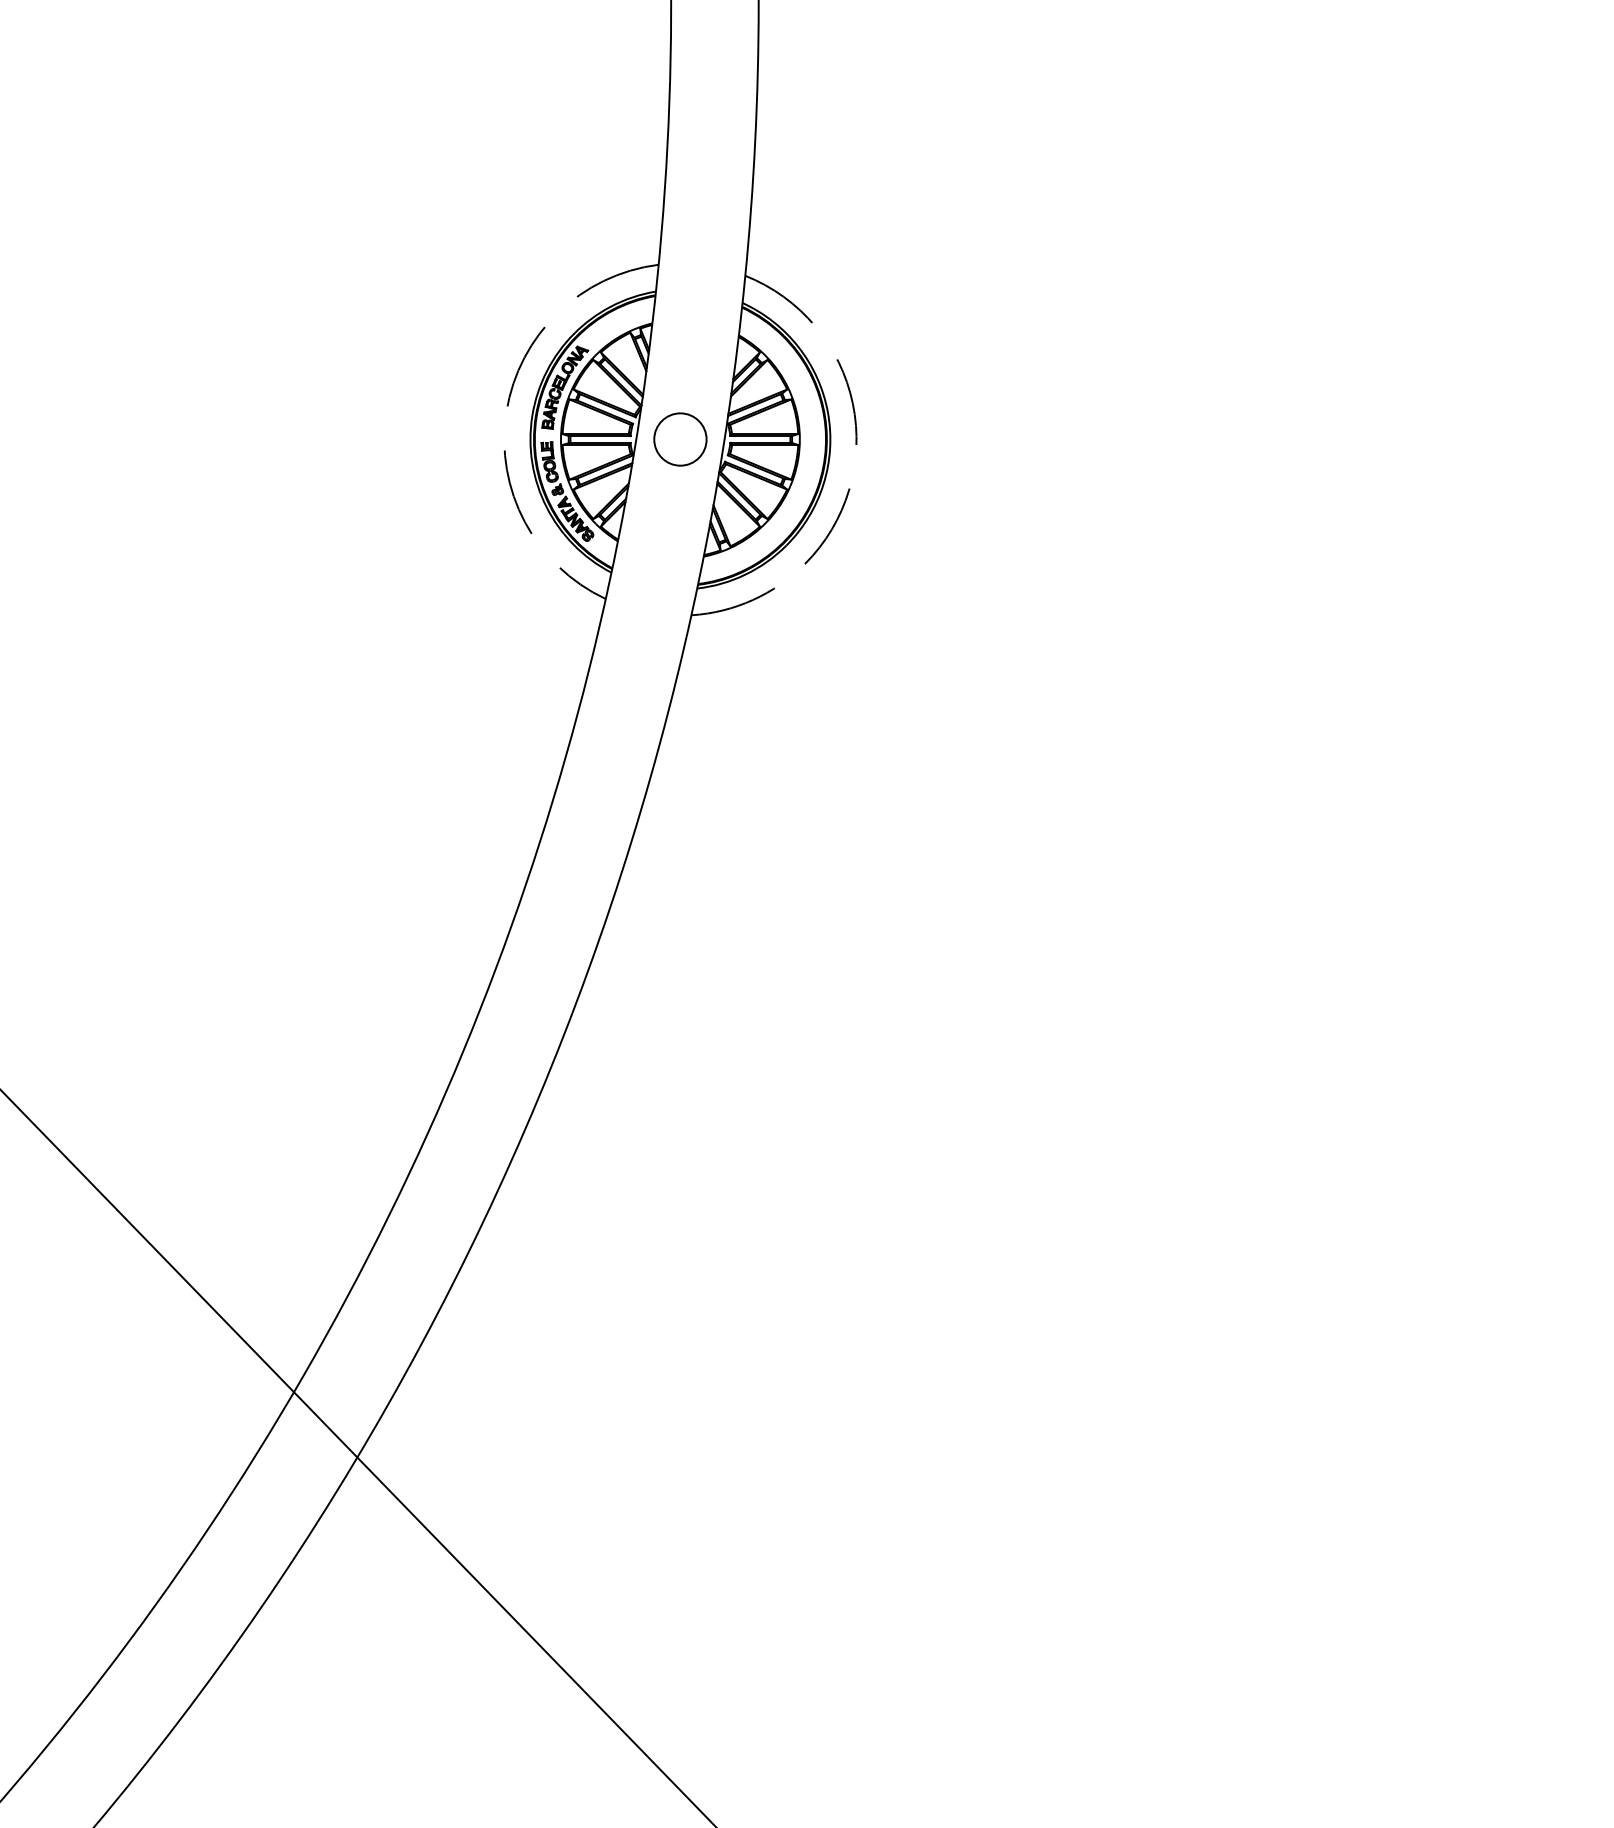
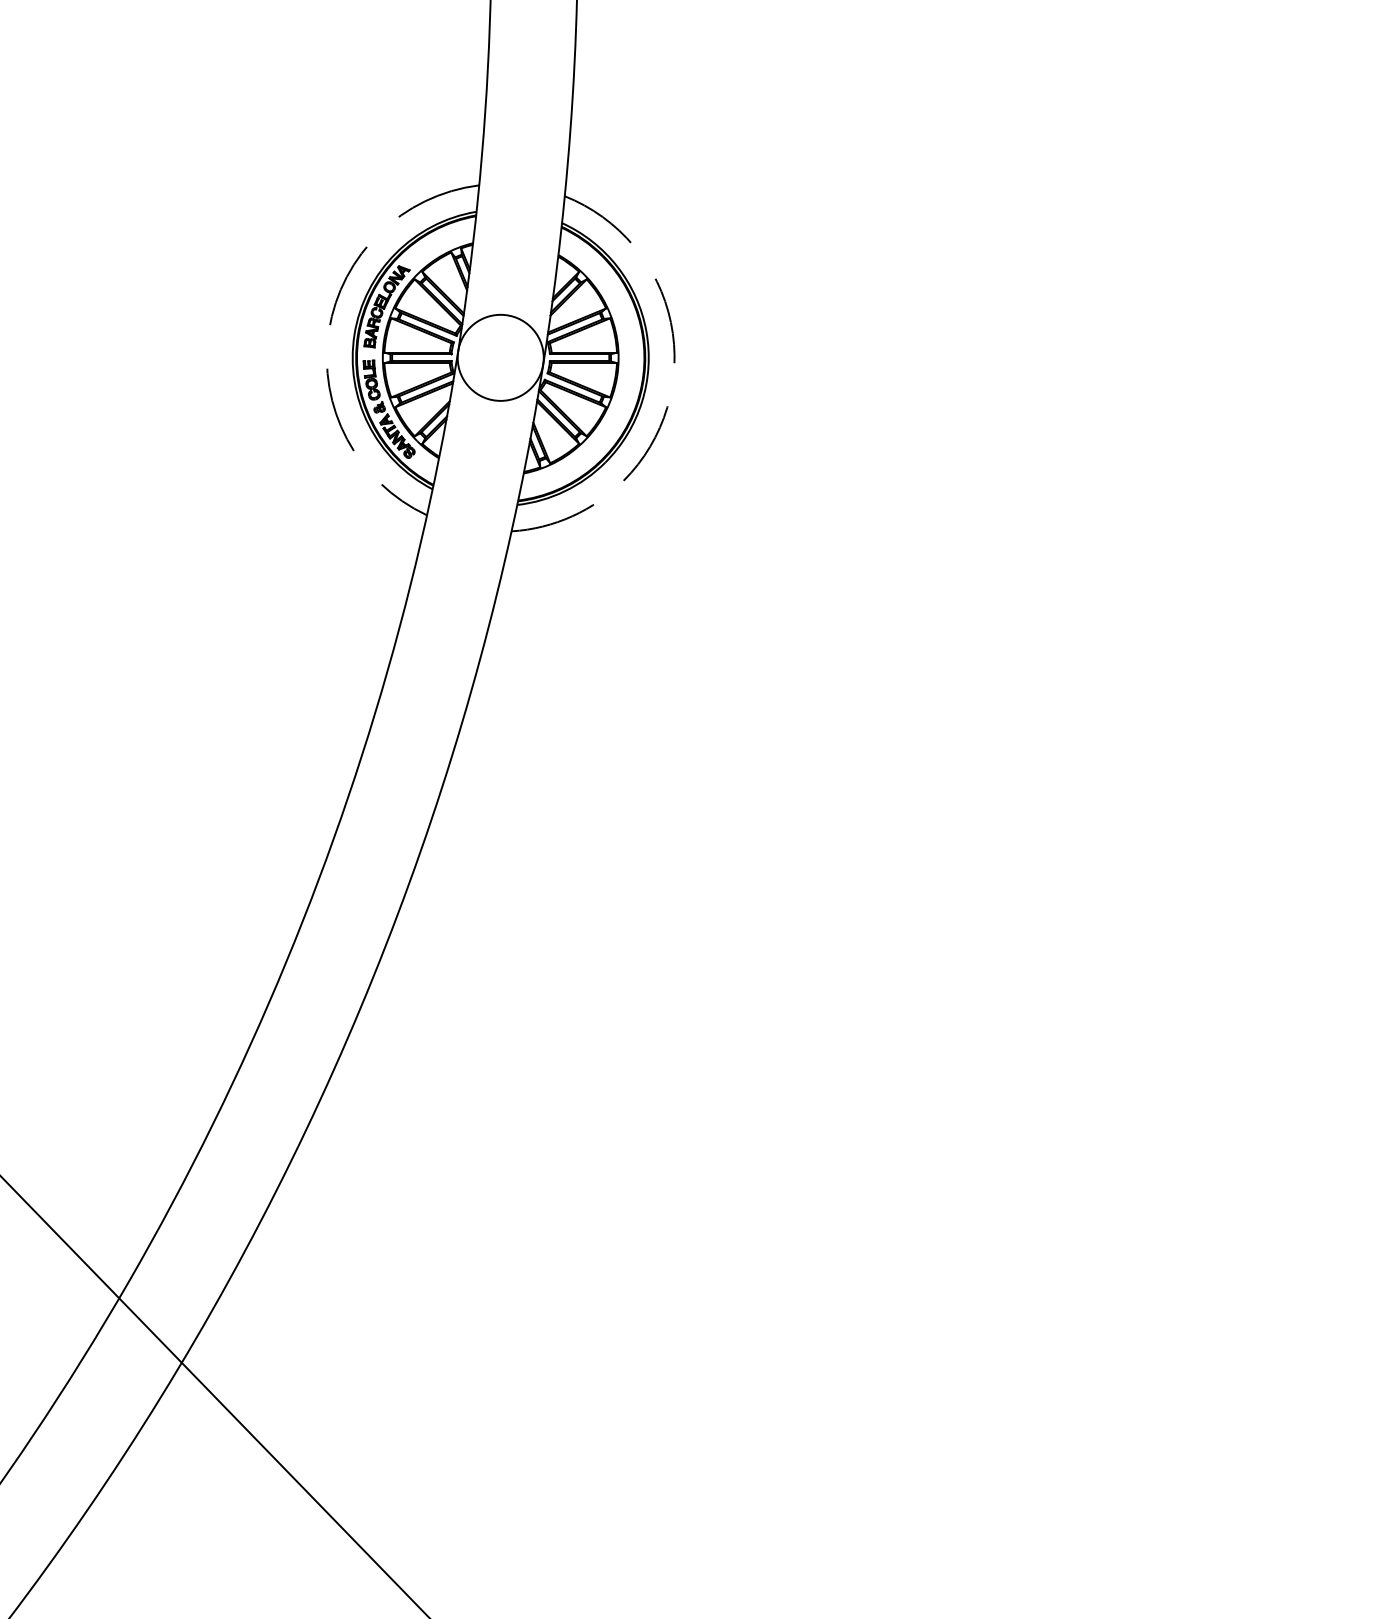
circle: (680, 439) -> (500, 357), size x1.67

